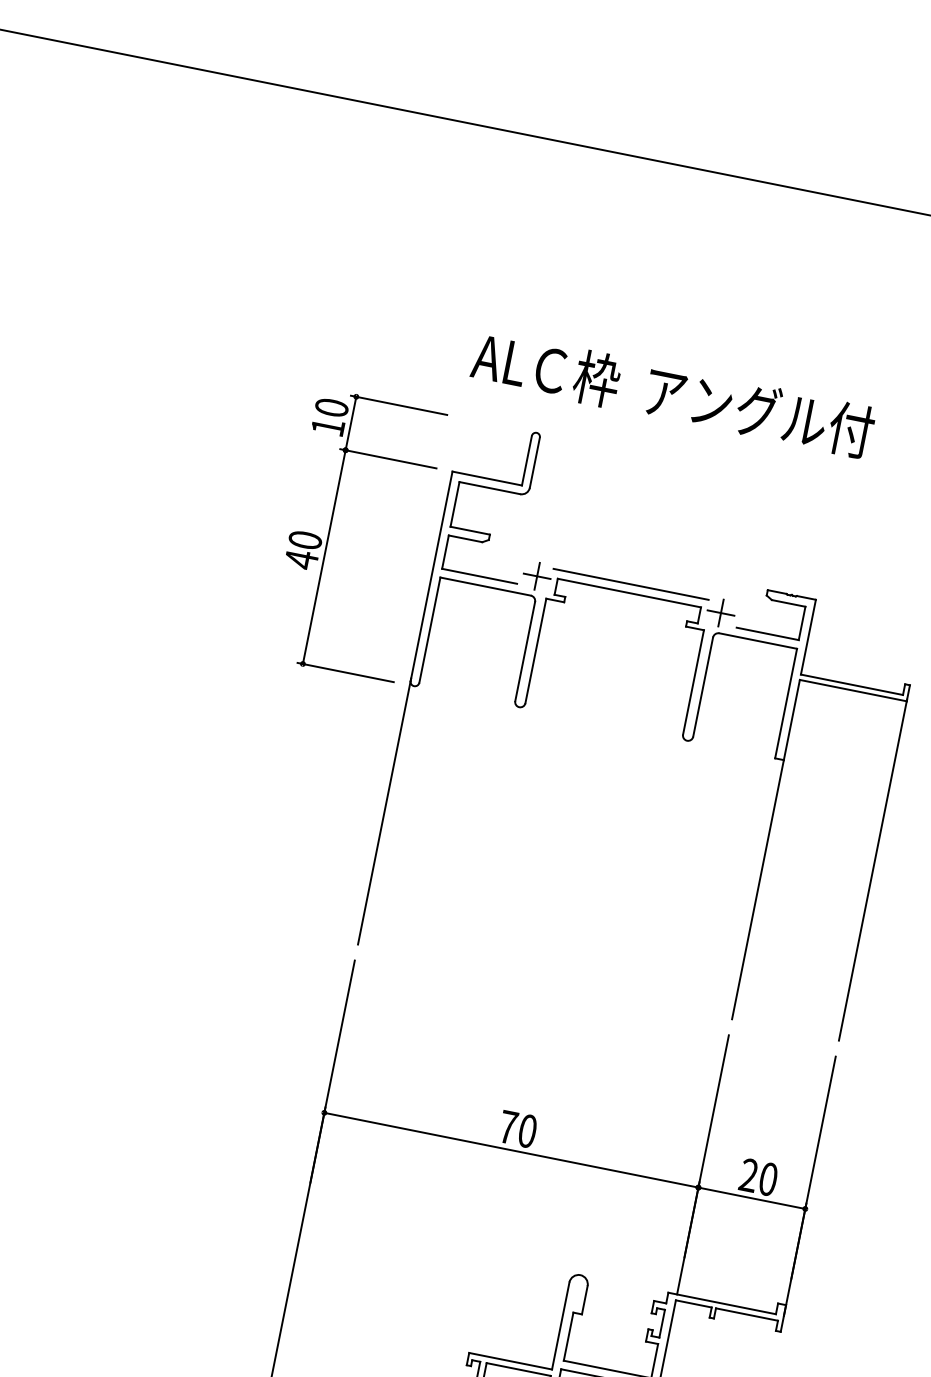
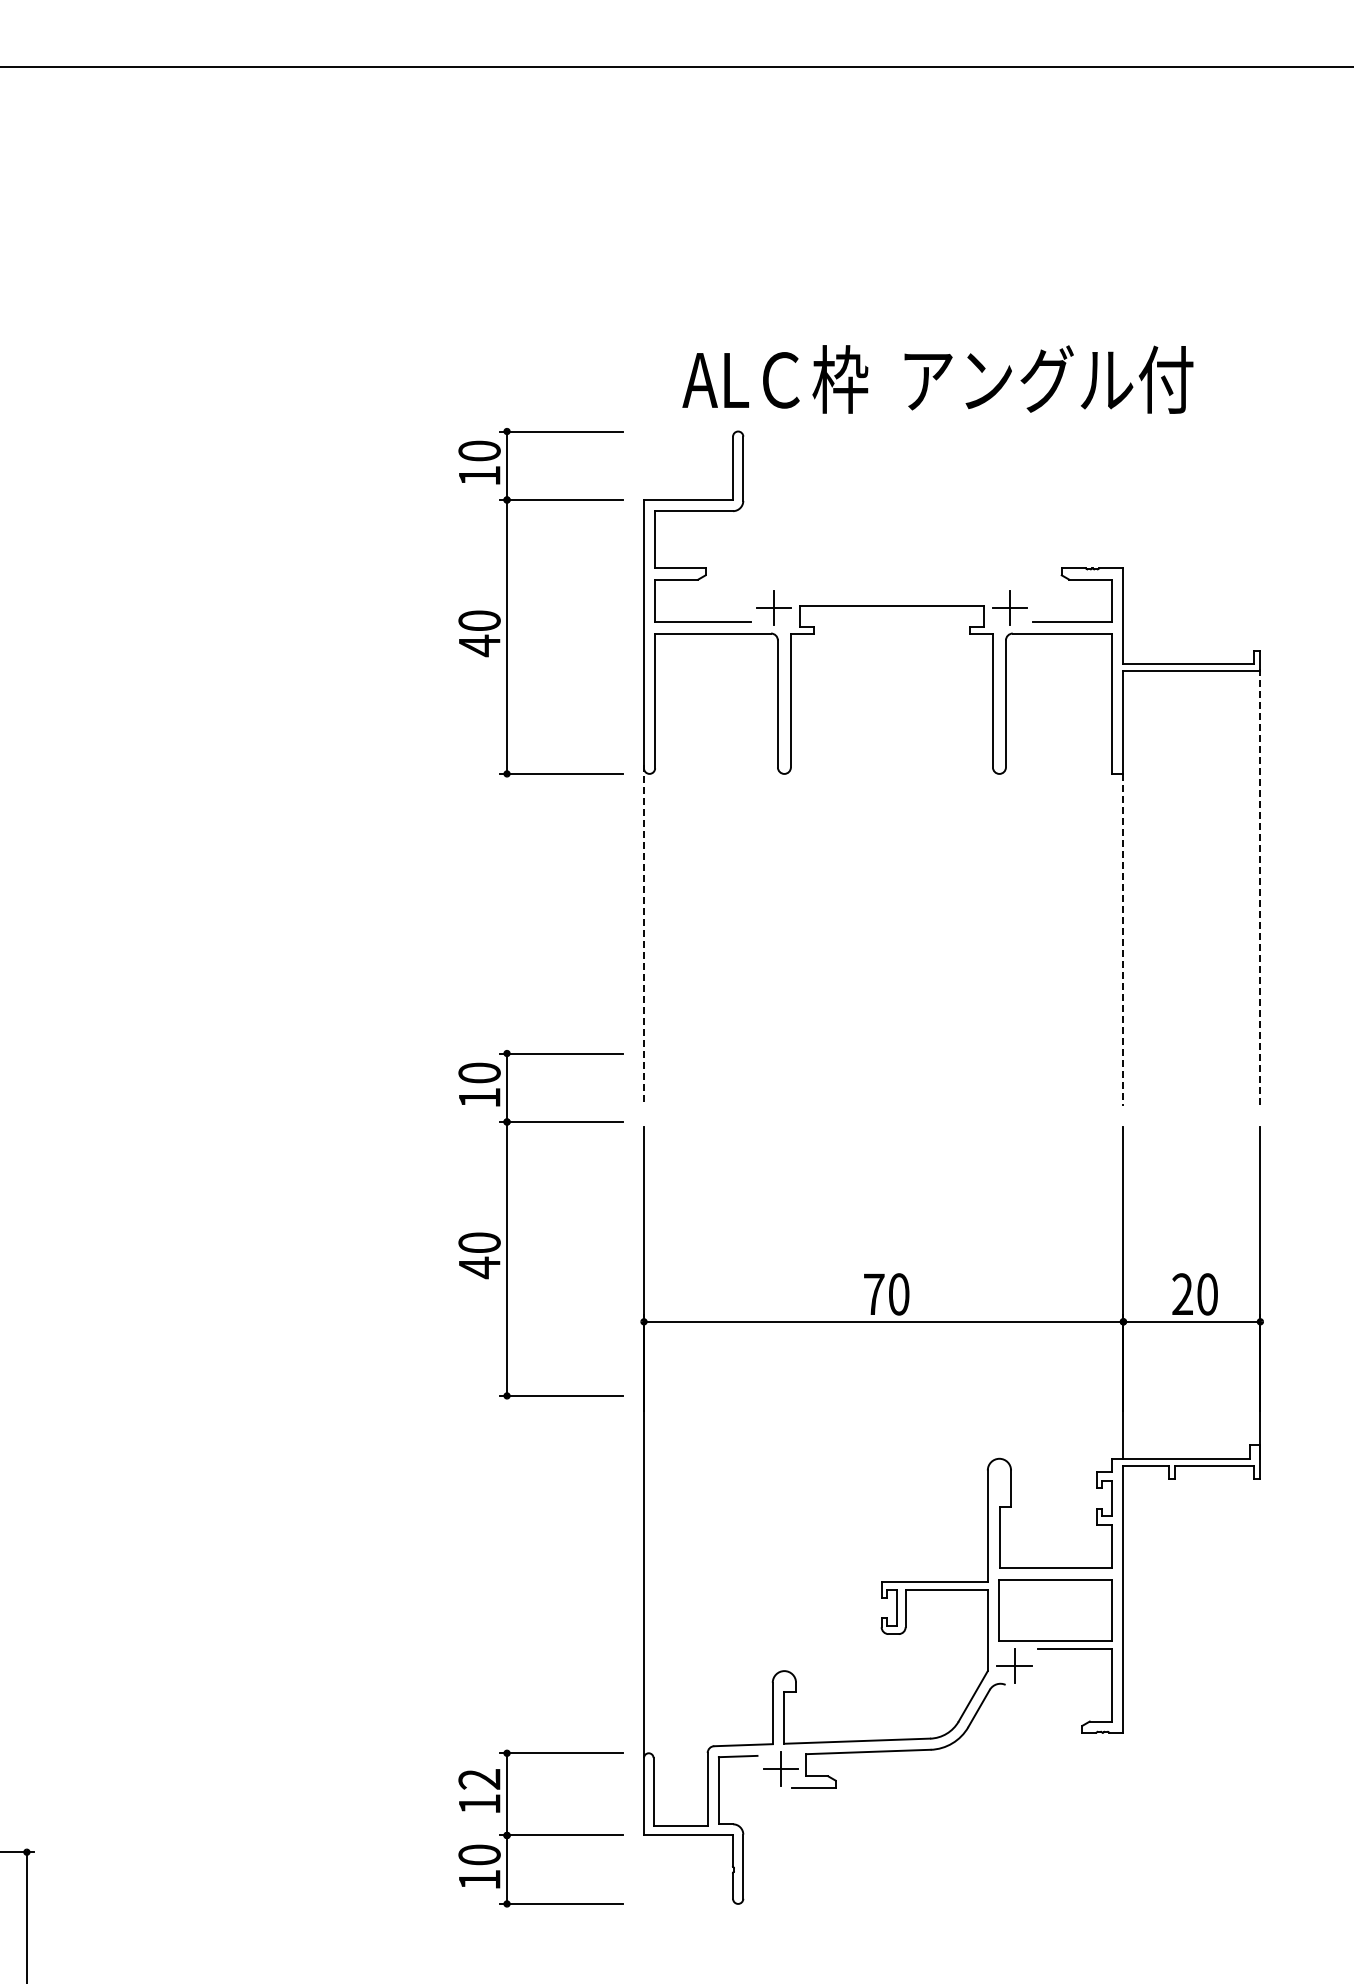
text: (672, 394) -> (937, 379), moved
line: (630, 584) -> (891, 595), removed
line: (384, 812) -> (644, 936), solid -> dashed
line: (872, 870) -> (1260, 888), solid -> dashed
line: (757, 890) -> (1123, 940), solid -> dashed
part: (233, 1015) -> (507, 1224), added

